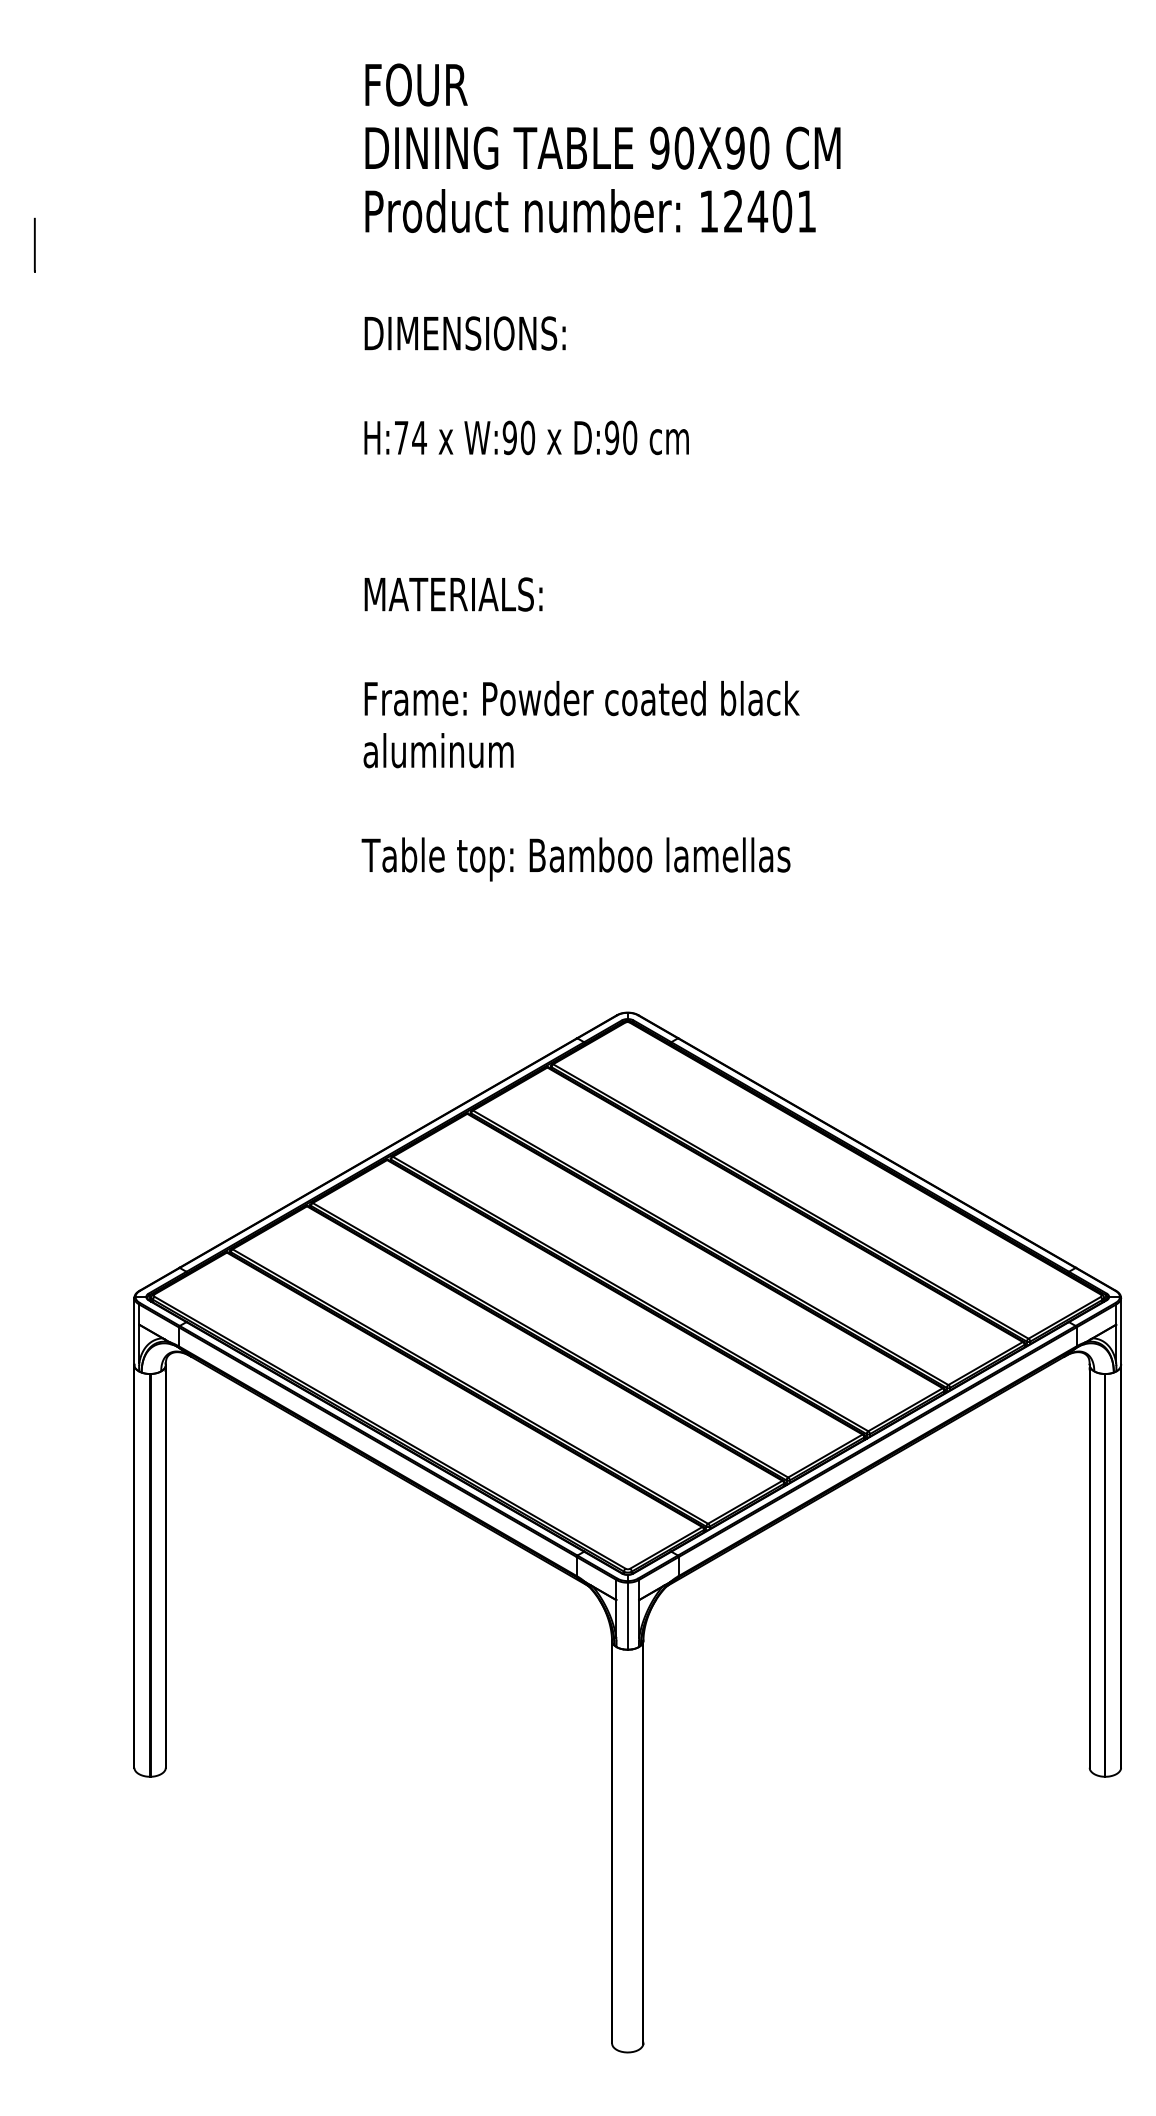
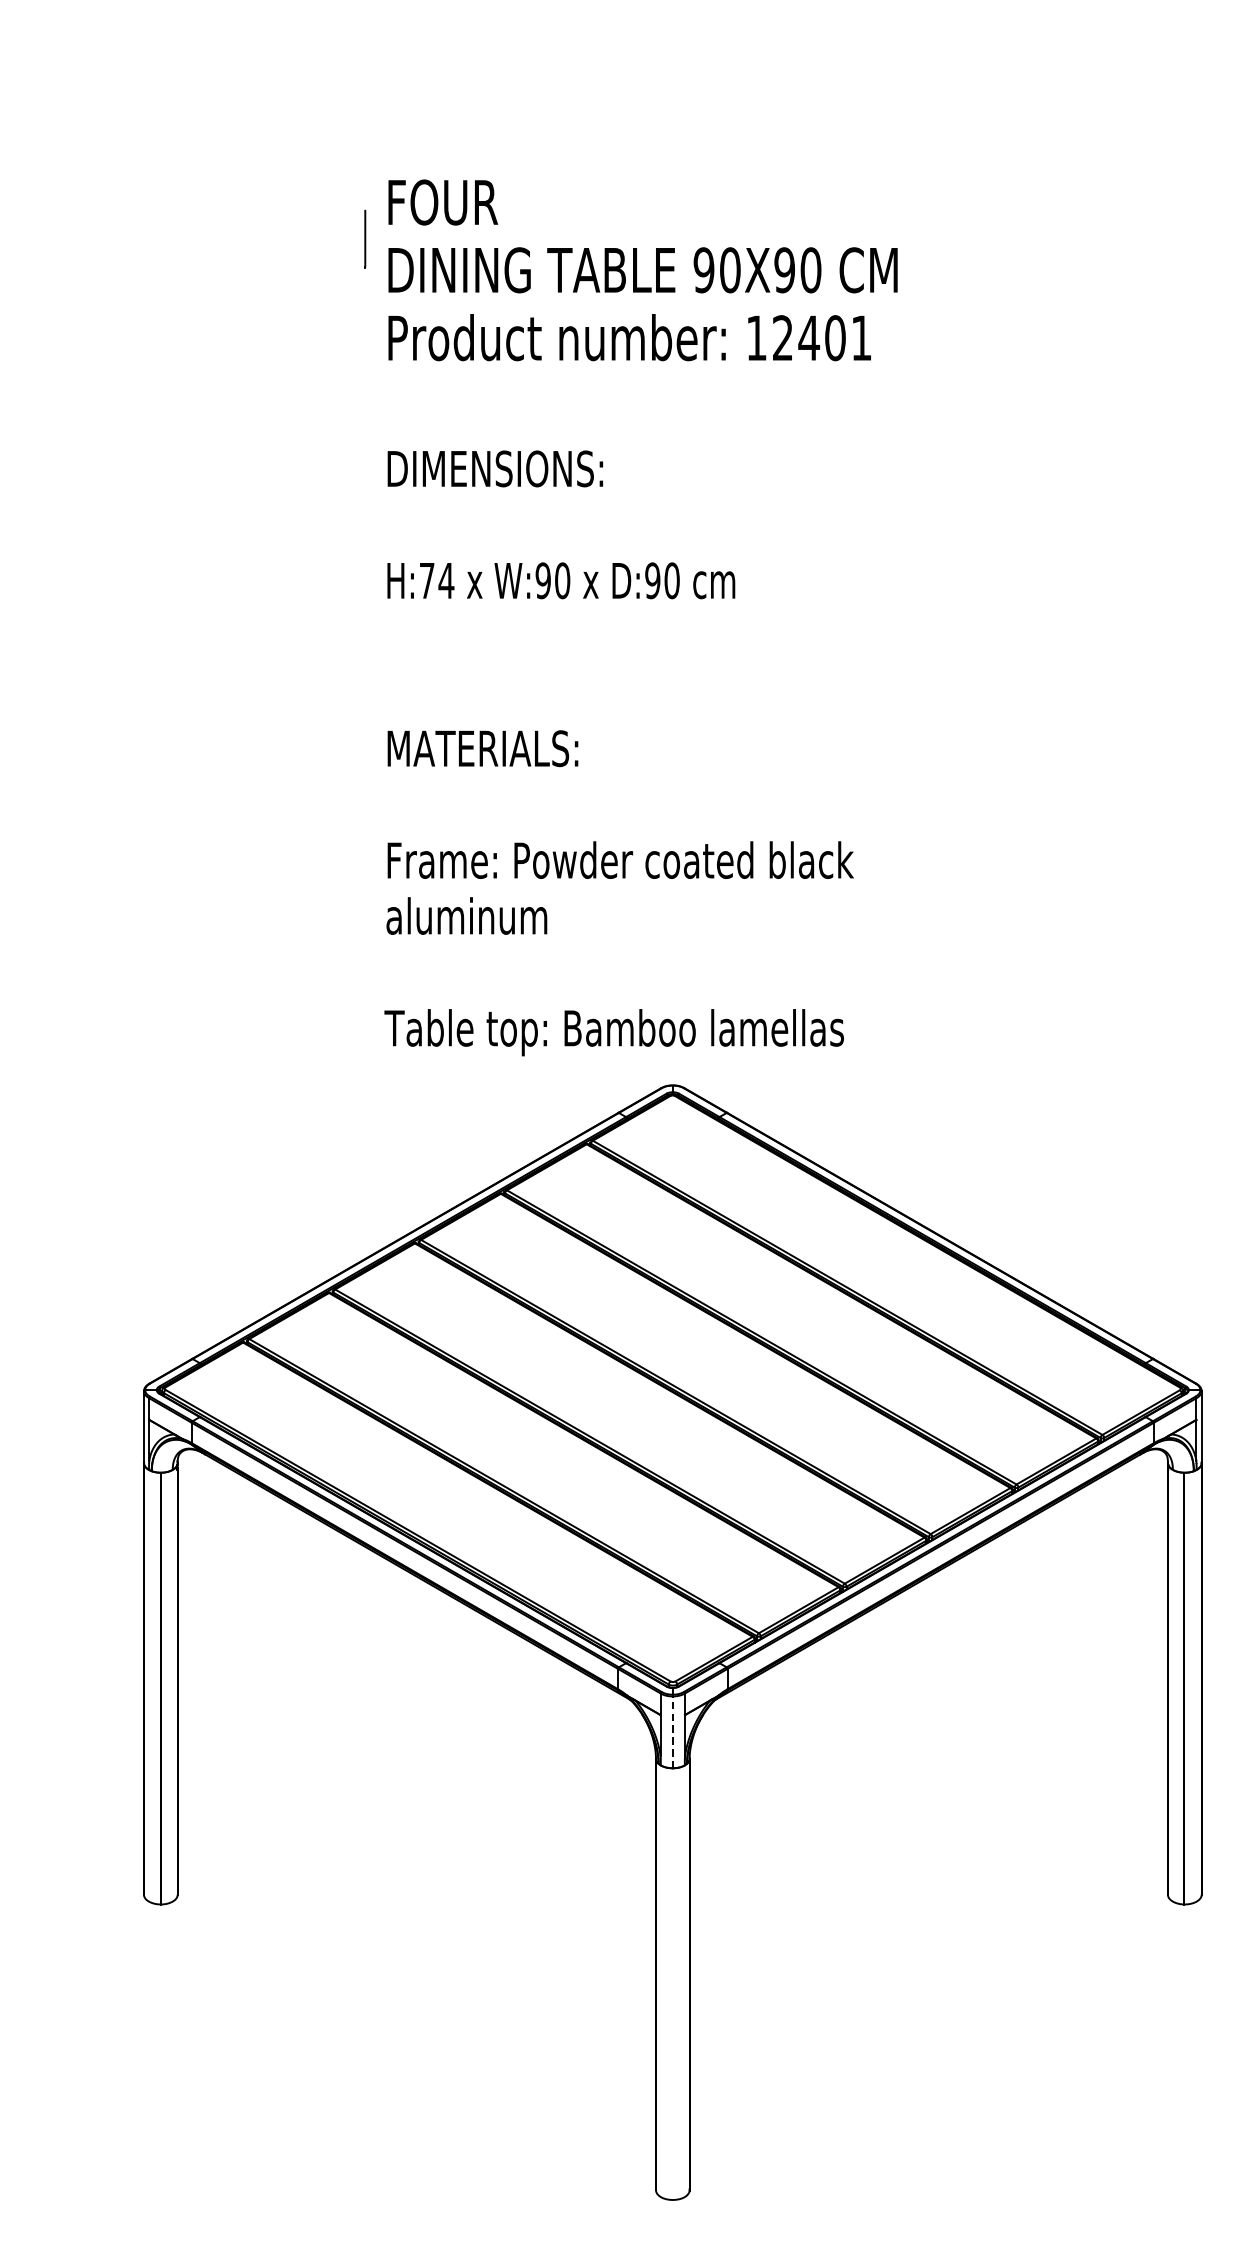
line: (34, 244) -> (364, 238), moved
text: (600, 472) -> (640, 617), moved
line: (627, 1616) -> (672, 1732), solid -> dashed

